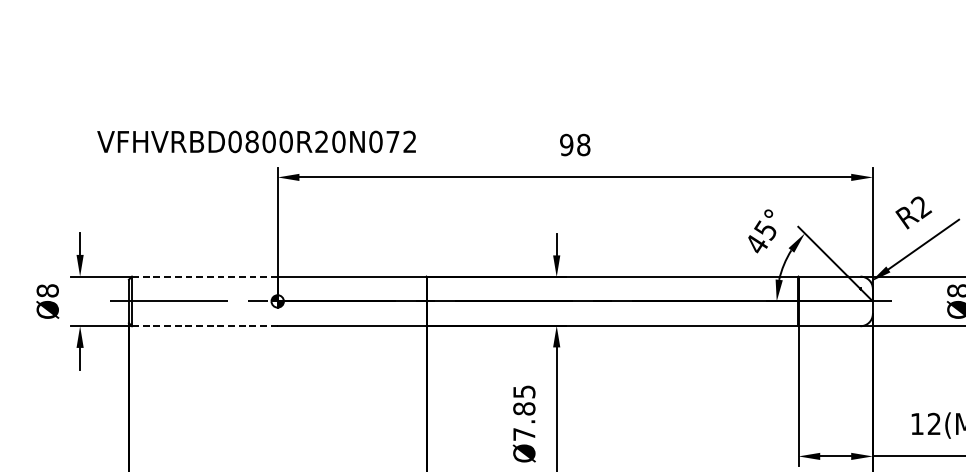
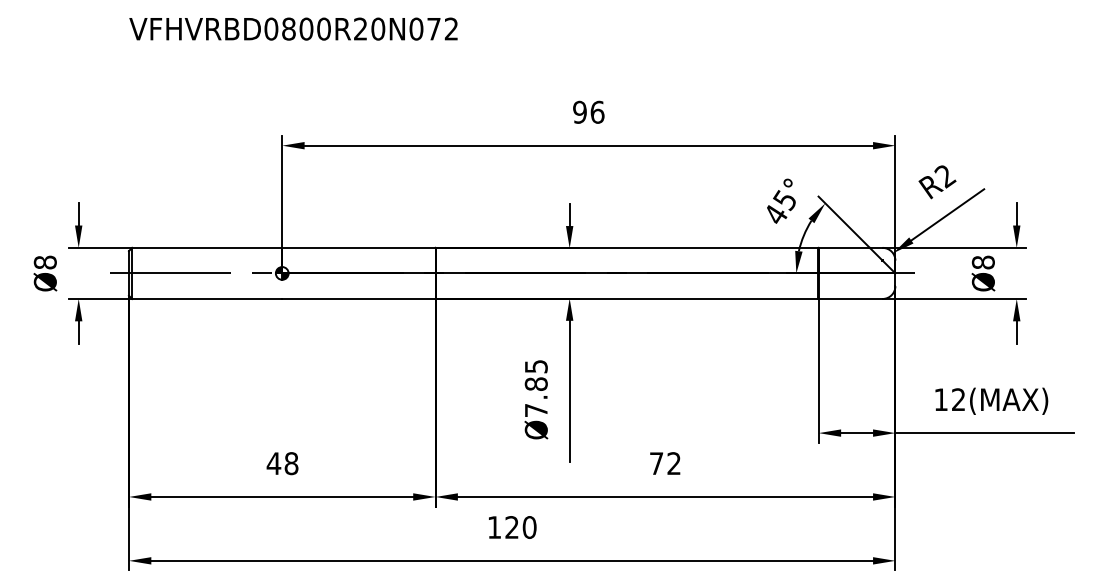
text: (256, 141) -> (293, 28), moved
text: (583, 144) -> (597, 111), 98 -> 96
line: (204, 276) -> (206, 247), dashed -> solid
line: (205, 325) -> (207, 298), dashed -> solid

